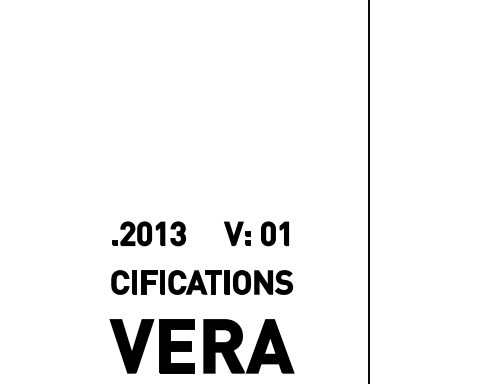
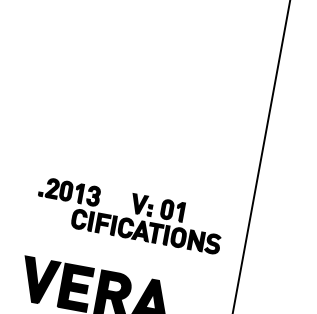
part: (202, 282) -> (146, 231), moved

